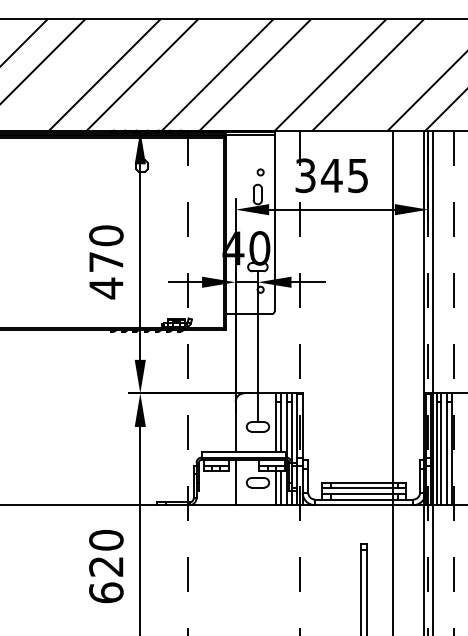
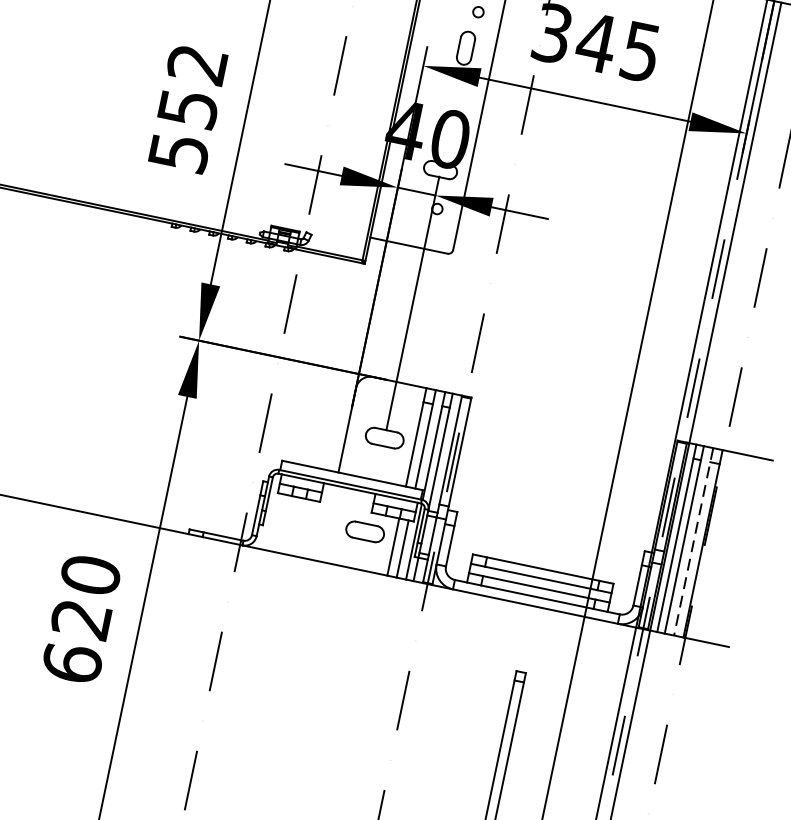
text: (106, 262) -> (188, 109), 470 -> 552
line: (446, 449) -> (693, 542), solid -> dashed
line: (235, 482) -> (327, 523), removed

